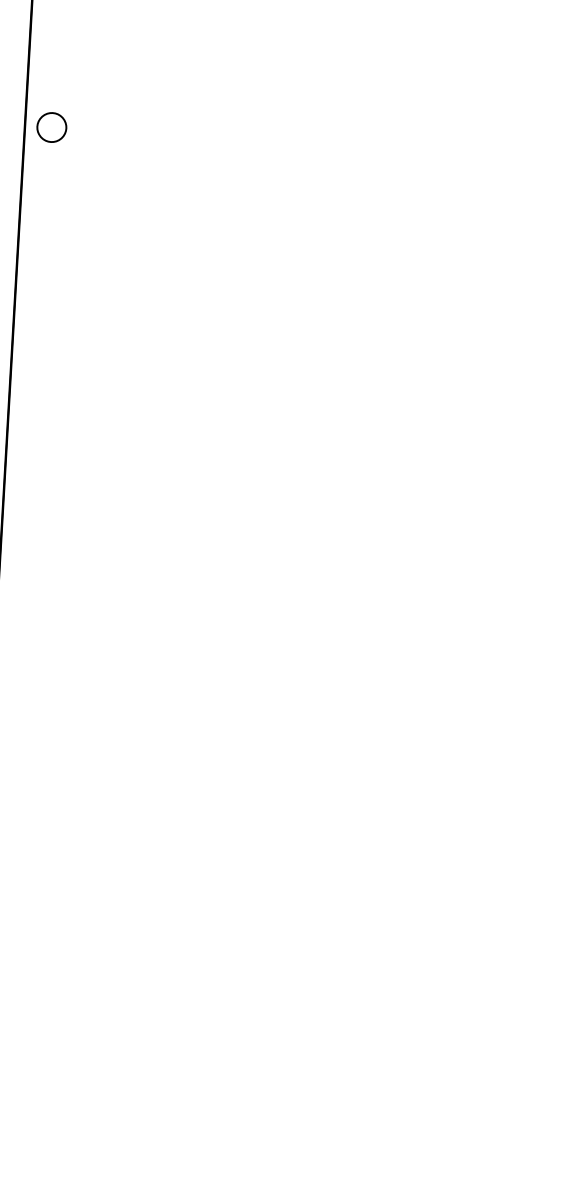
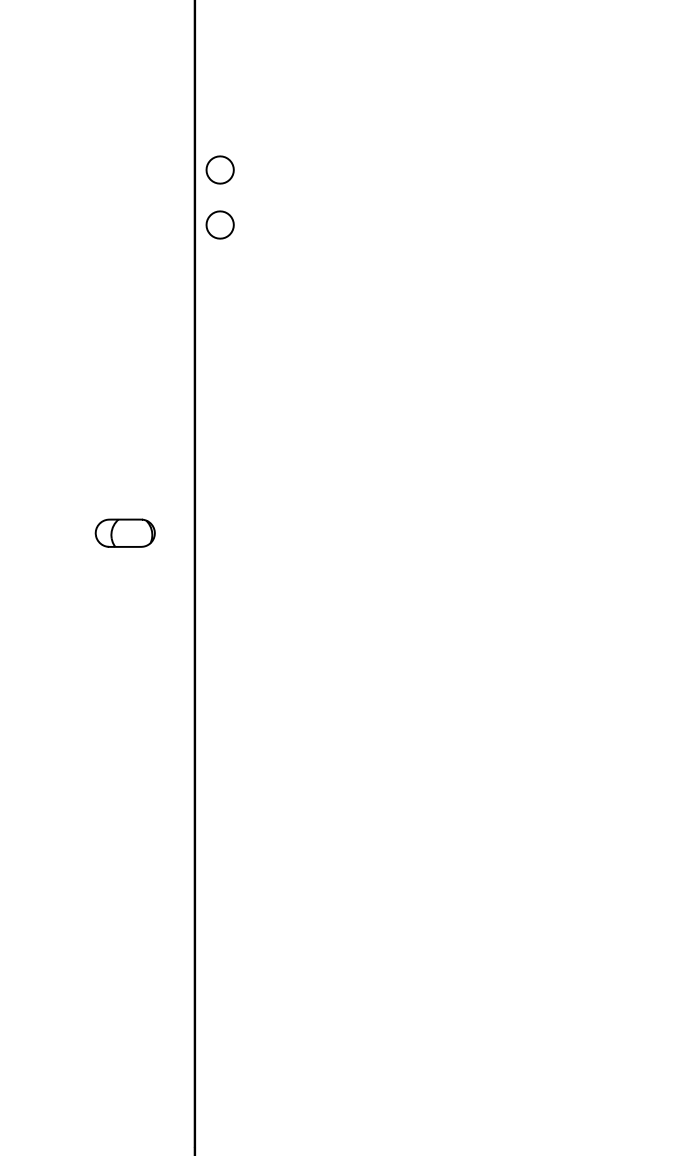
part: (54, 68) -> (219, 169), added

